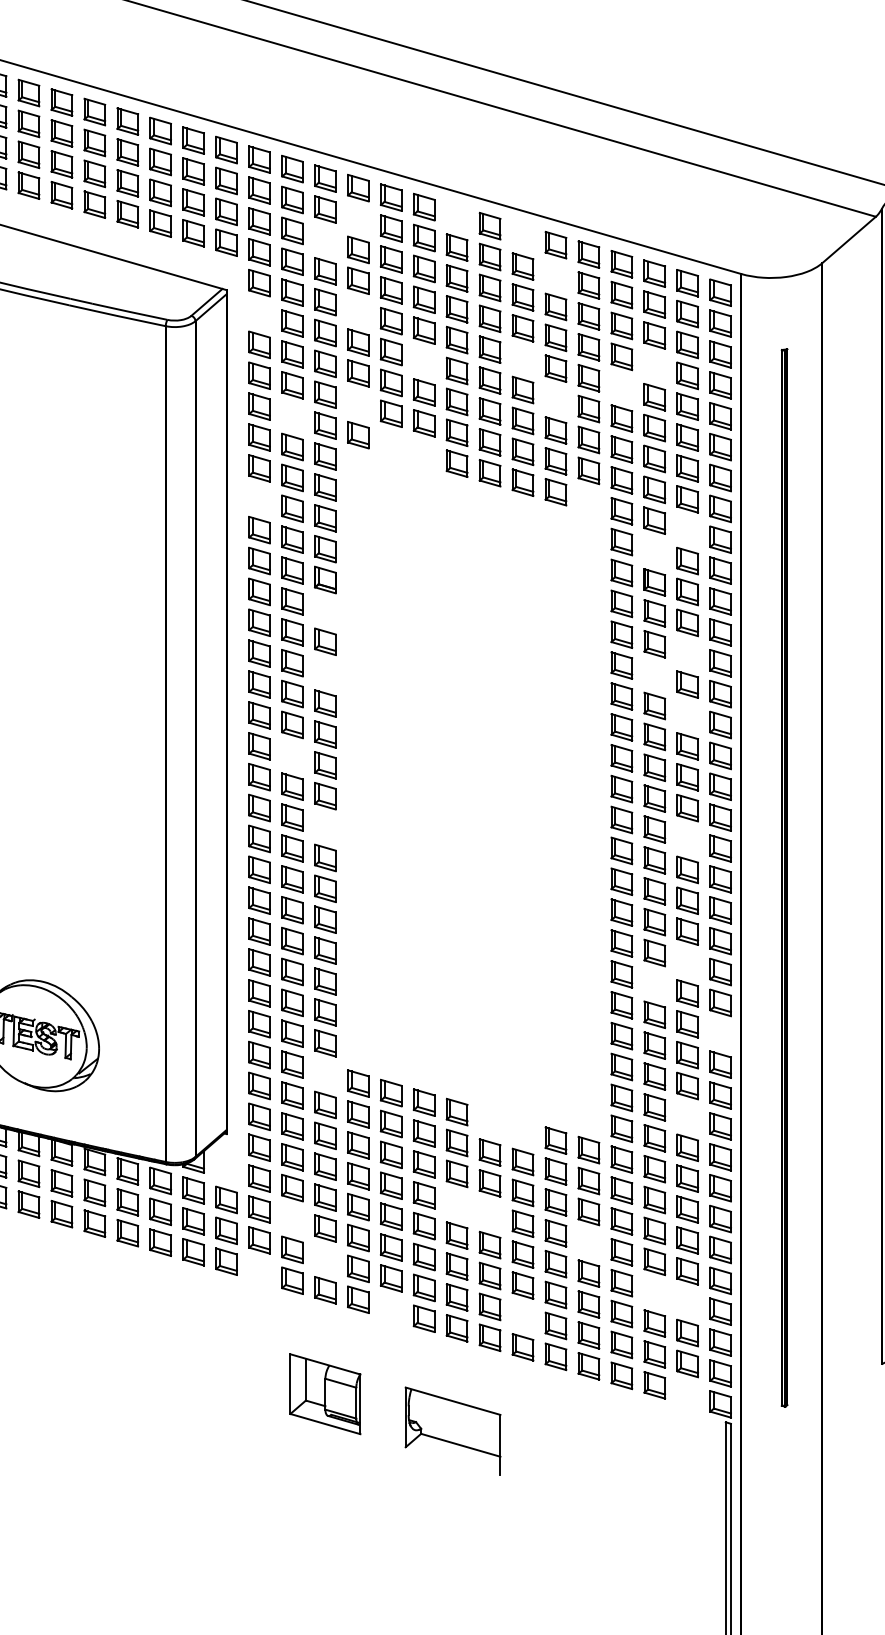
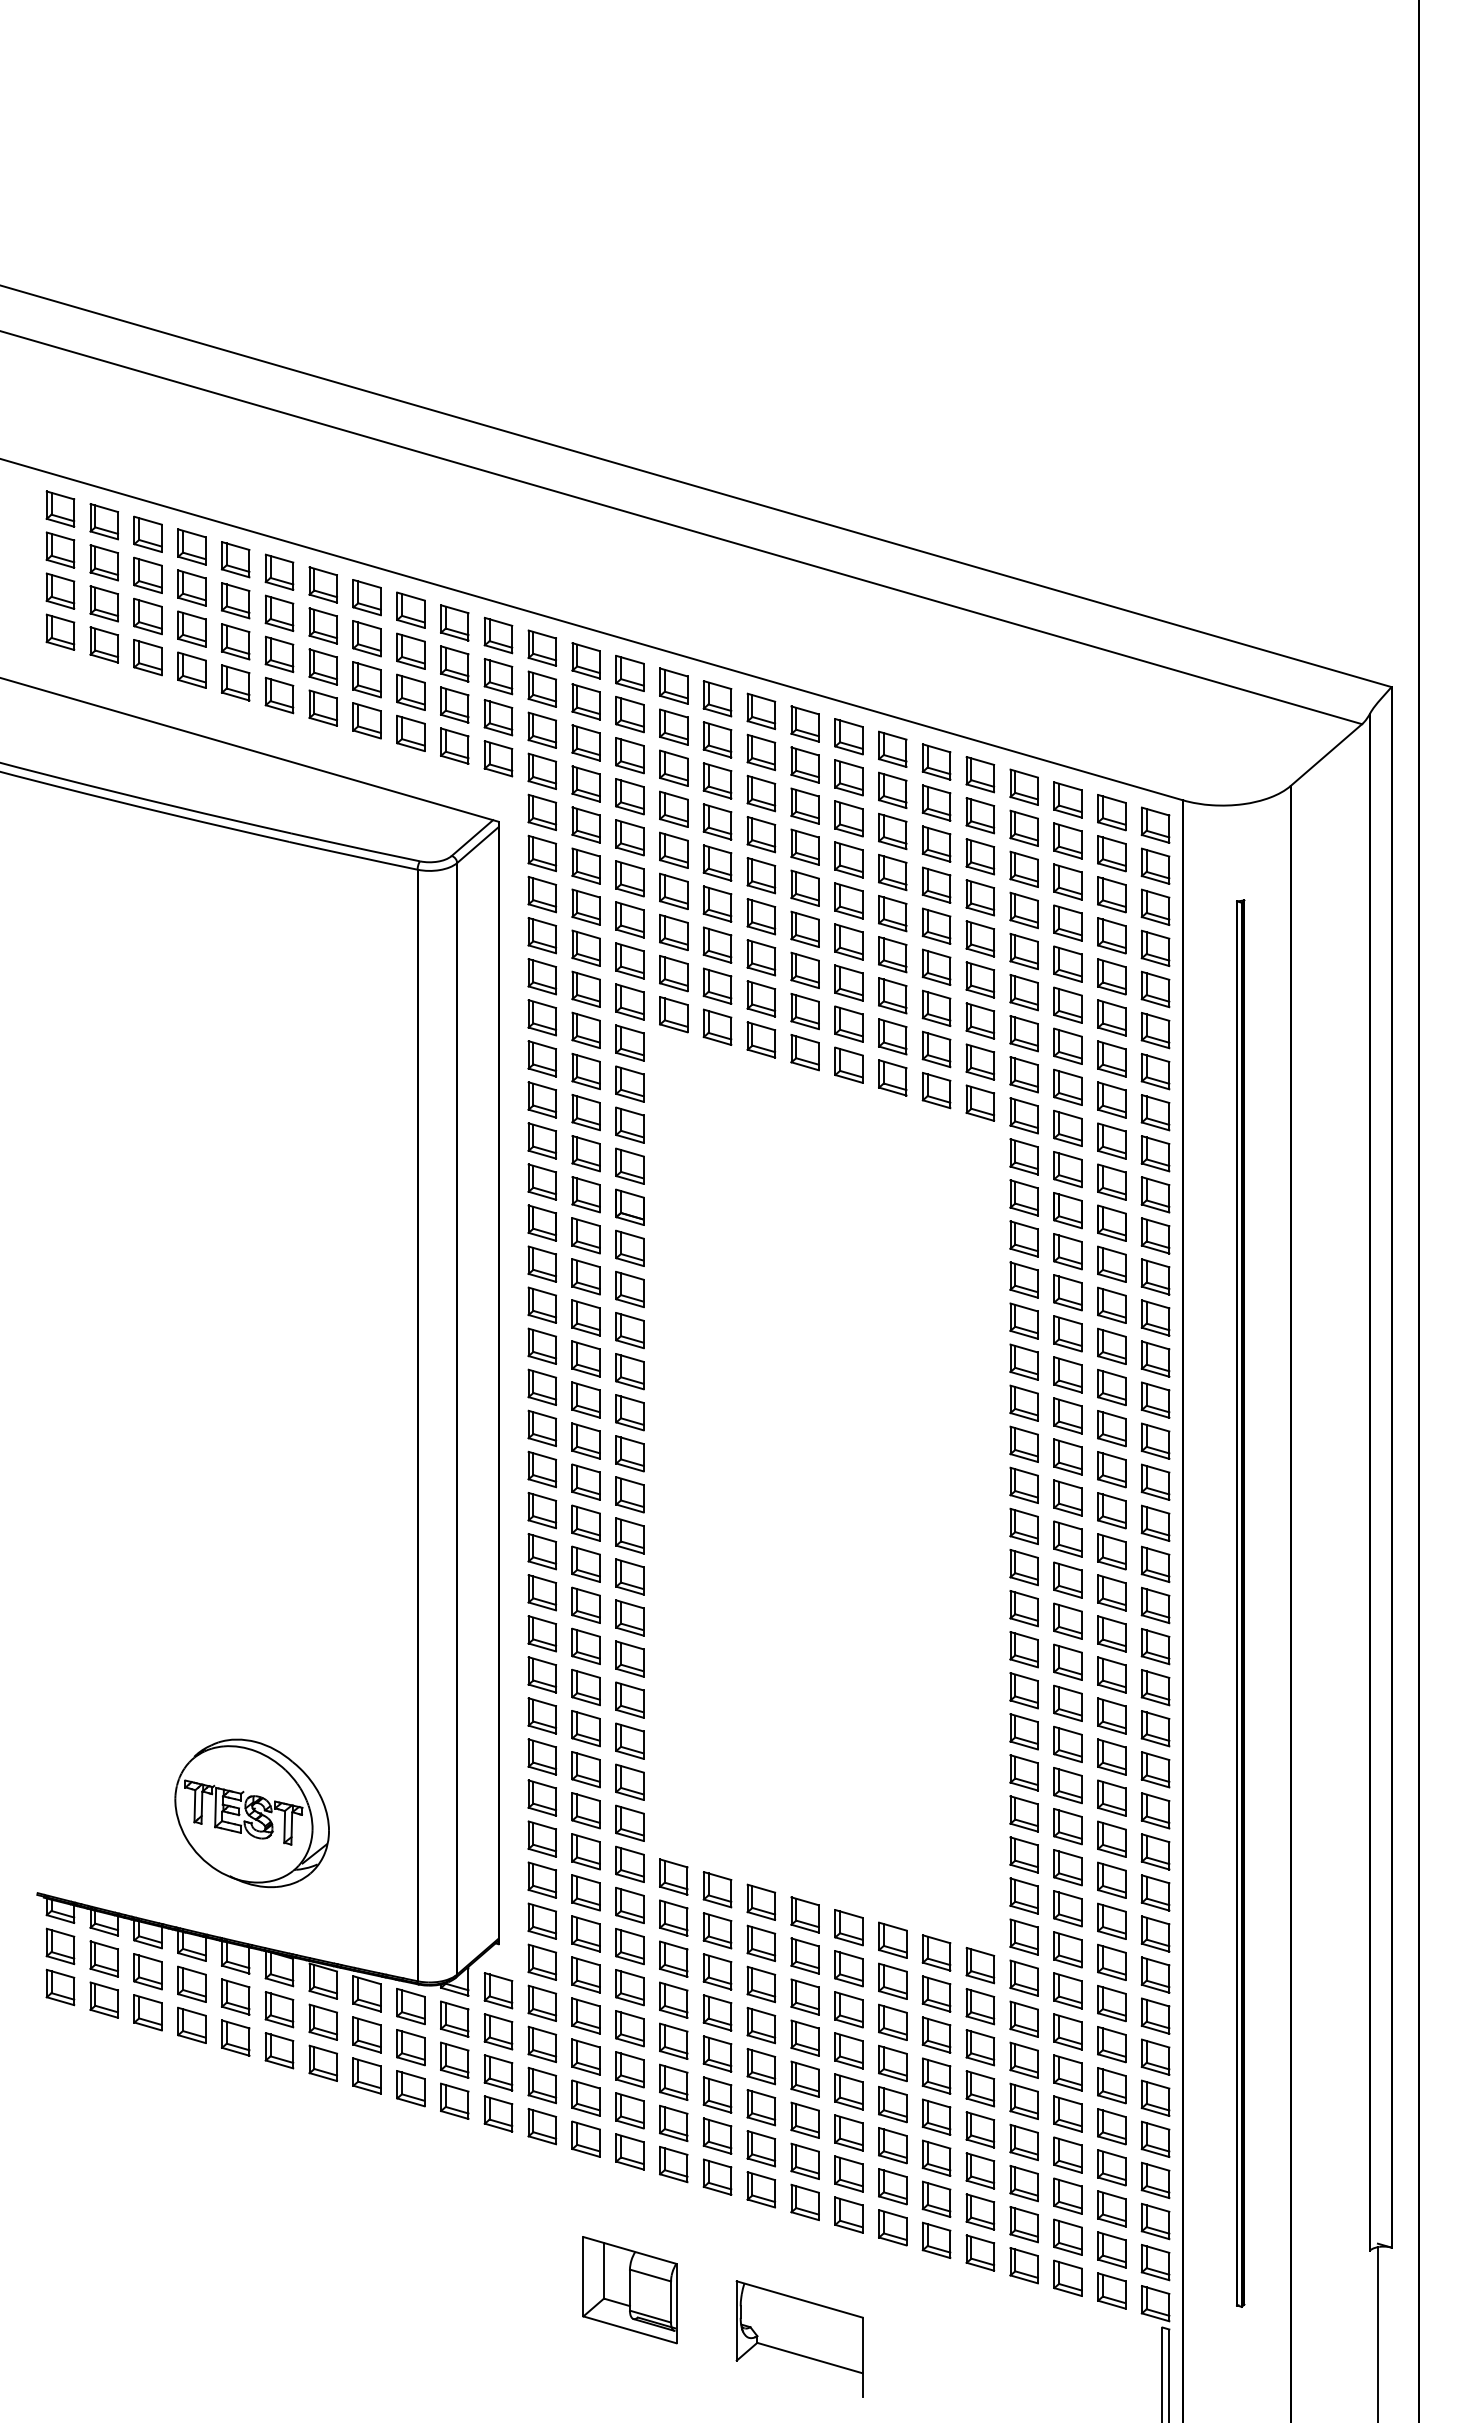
part: (456, 216) -> (804, 723), added
part: (358, 218) -> (673, 726), added
part: (522, 235) -> (892, 748), added
part: (325, 240) -> (629, 755), added
part: (555, 275) -> (936, 802), added
part: (358, 310) -> (673, 849), added
part: (259, 314) -> (542, 853), added
part: (522, 359) -> (892, 913), added
part: (424, 361) -> (761, 916), added
part: (654, 365) -> (1067, 922), added
part: (621, 387) -> (1023, 951), added
part: (555, 398) -> (936, 966), added
part: (358, 404) -> (673, 973), added
part: (291, 415) -> (585, 988), added
part: (391, 444) -> (717, 1026), added
part: (424, 453) -> (761, 1039), added
part: (258, 498) -> (541, 1099), added
part: (588, 501) -> (980, 1102), added
part: (687, 529) -> (1111, 1140), added
part: (654, 551) -> (1067, 1169), added
part: (325, 610) -> (629, 1247), added
part: (687, 653) -> (1111, 1304), added
part: (325, 672) -> (629, 1330), added
part: (654, 674) -> (1067, 1333), added
part: (687, 715) -> (1111, 1387), added
part: (291, 755) -> (585, 1440), added
part: (325, 826) -> (629, 1535), added
part: (687, 838) -> (1111, 1551), added
part: (687, 962) -> (1111, 1715), added
part: (654, 983) -> (1067, 1744), added
part: (720, 1033) -> (1155, 1810), added
part: (325, 1073) -> (629, 1863), added
part: (687, 1116) -> (1111, 1920), added
part: (489, 1121) -> (848, 1927), added
part: (522, 1130) -> (892, 1939), added
part: (226, 1168) -> (498, 1990), added
part: (456, 1204) -> (804, 2037), added
part: (489, 1214) -> (848, 2050), added
part: (291, 1218) -> (585, 2056), added
part: (588, 1242) -> (980, 2088), added
part: (325, 1259) -> (629, 2110), added
part: (259, 1271) -> (542, 2126), added
part: (654, 1292) -> (1067, 2154), added
part: (687, 1302) -> (1111, 2167), added
part: (391, 1308) -> (717, 2176), added
part: (522, 1316) -> (892, 2186), added
part: (687, 1394) -> (1111, 2290), added

